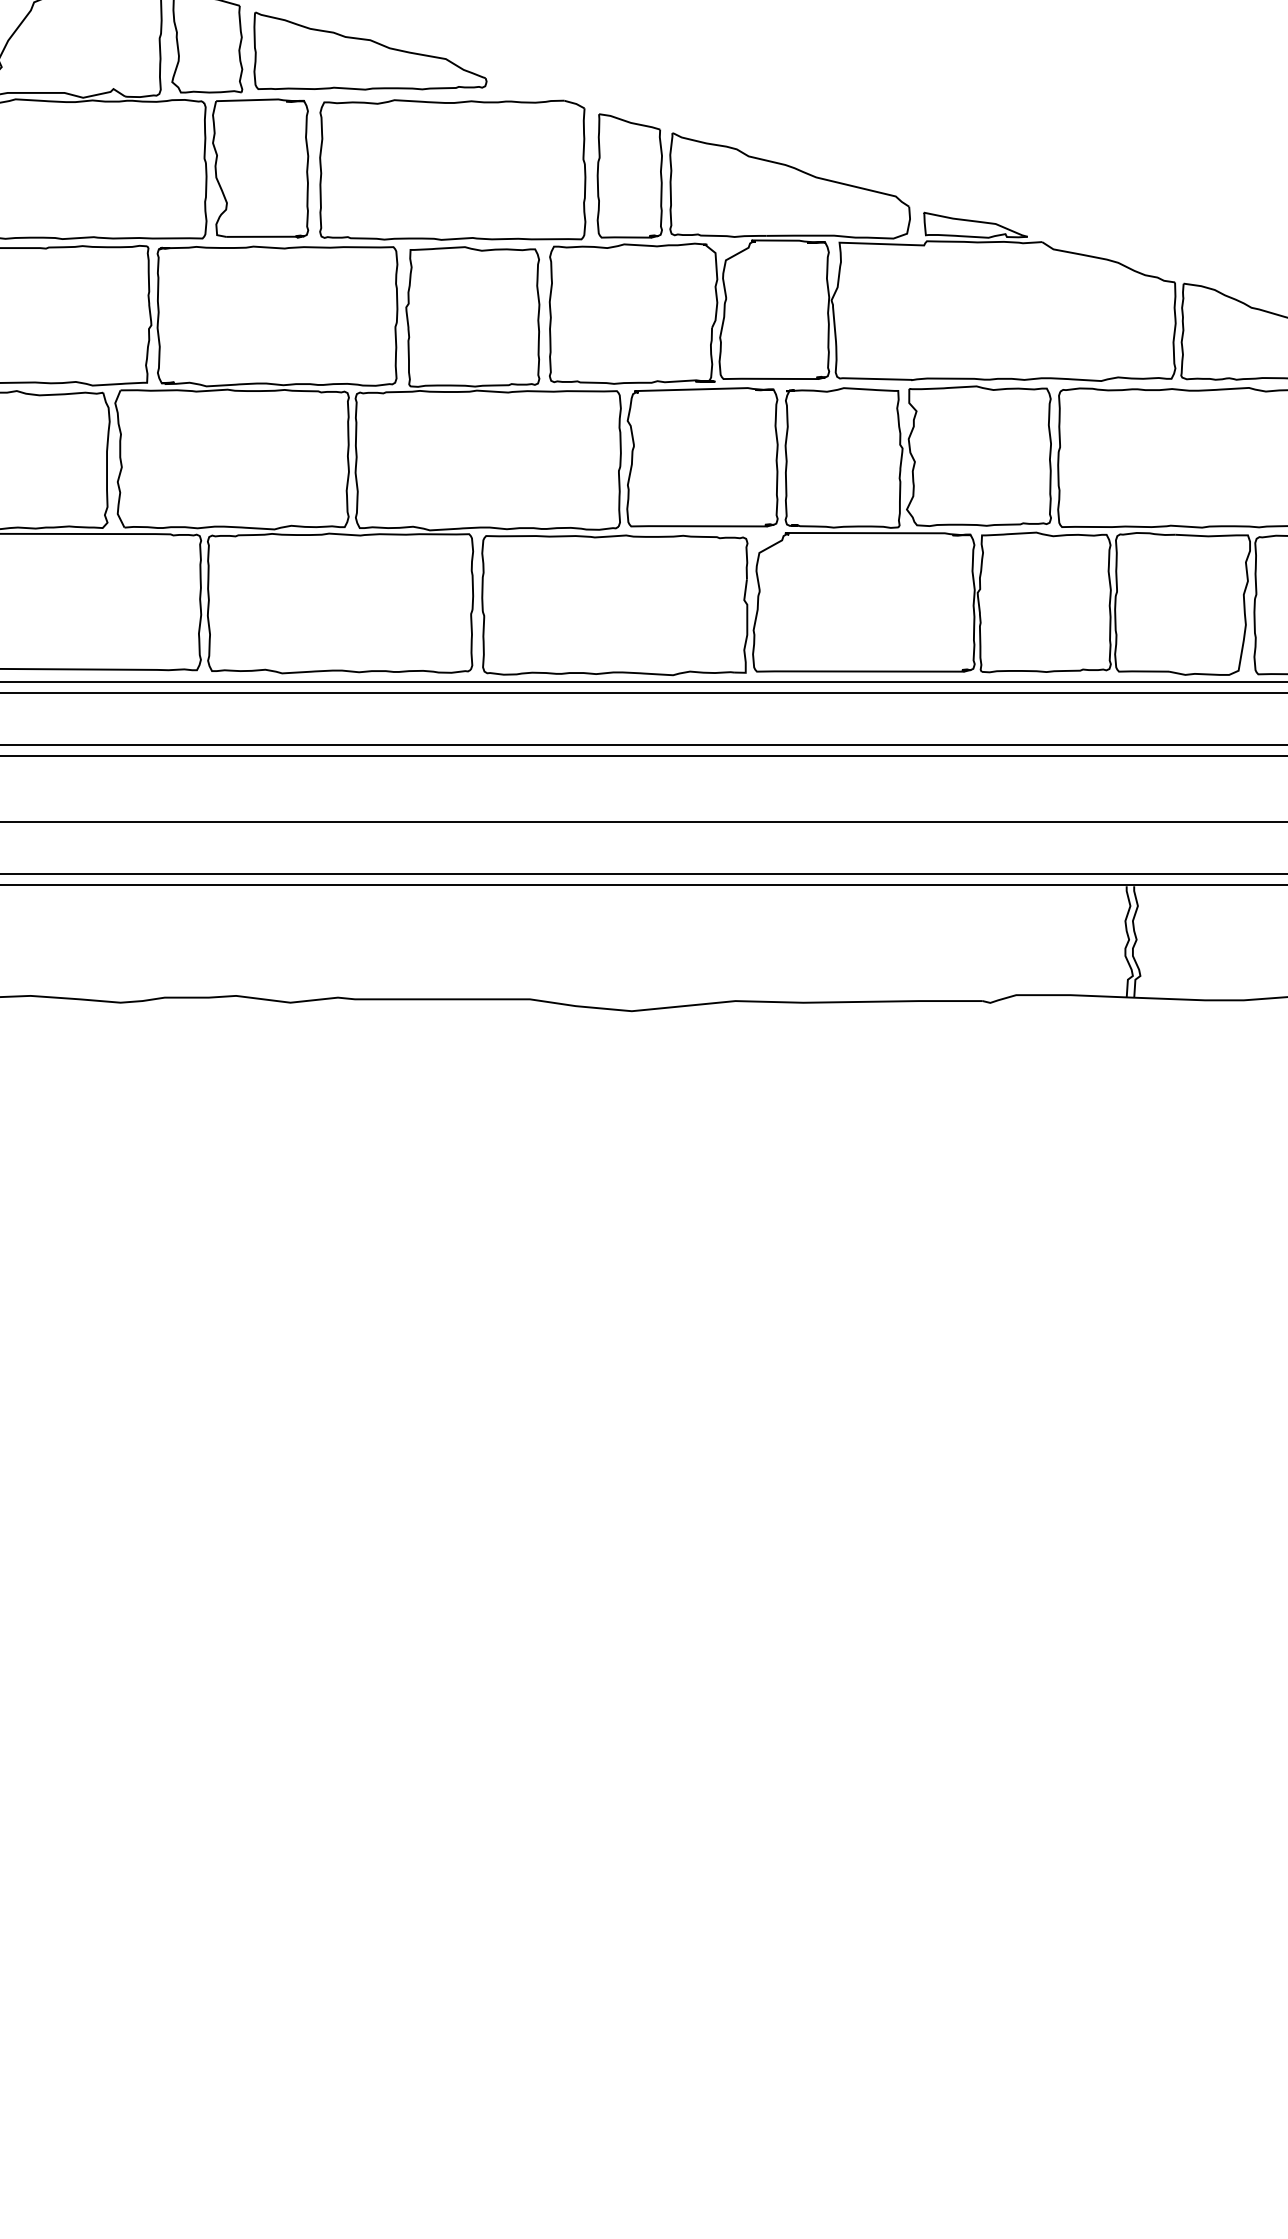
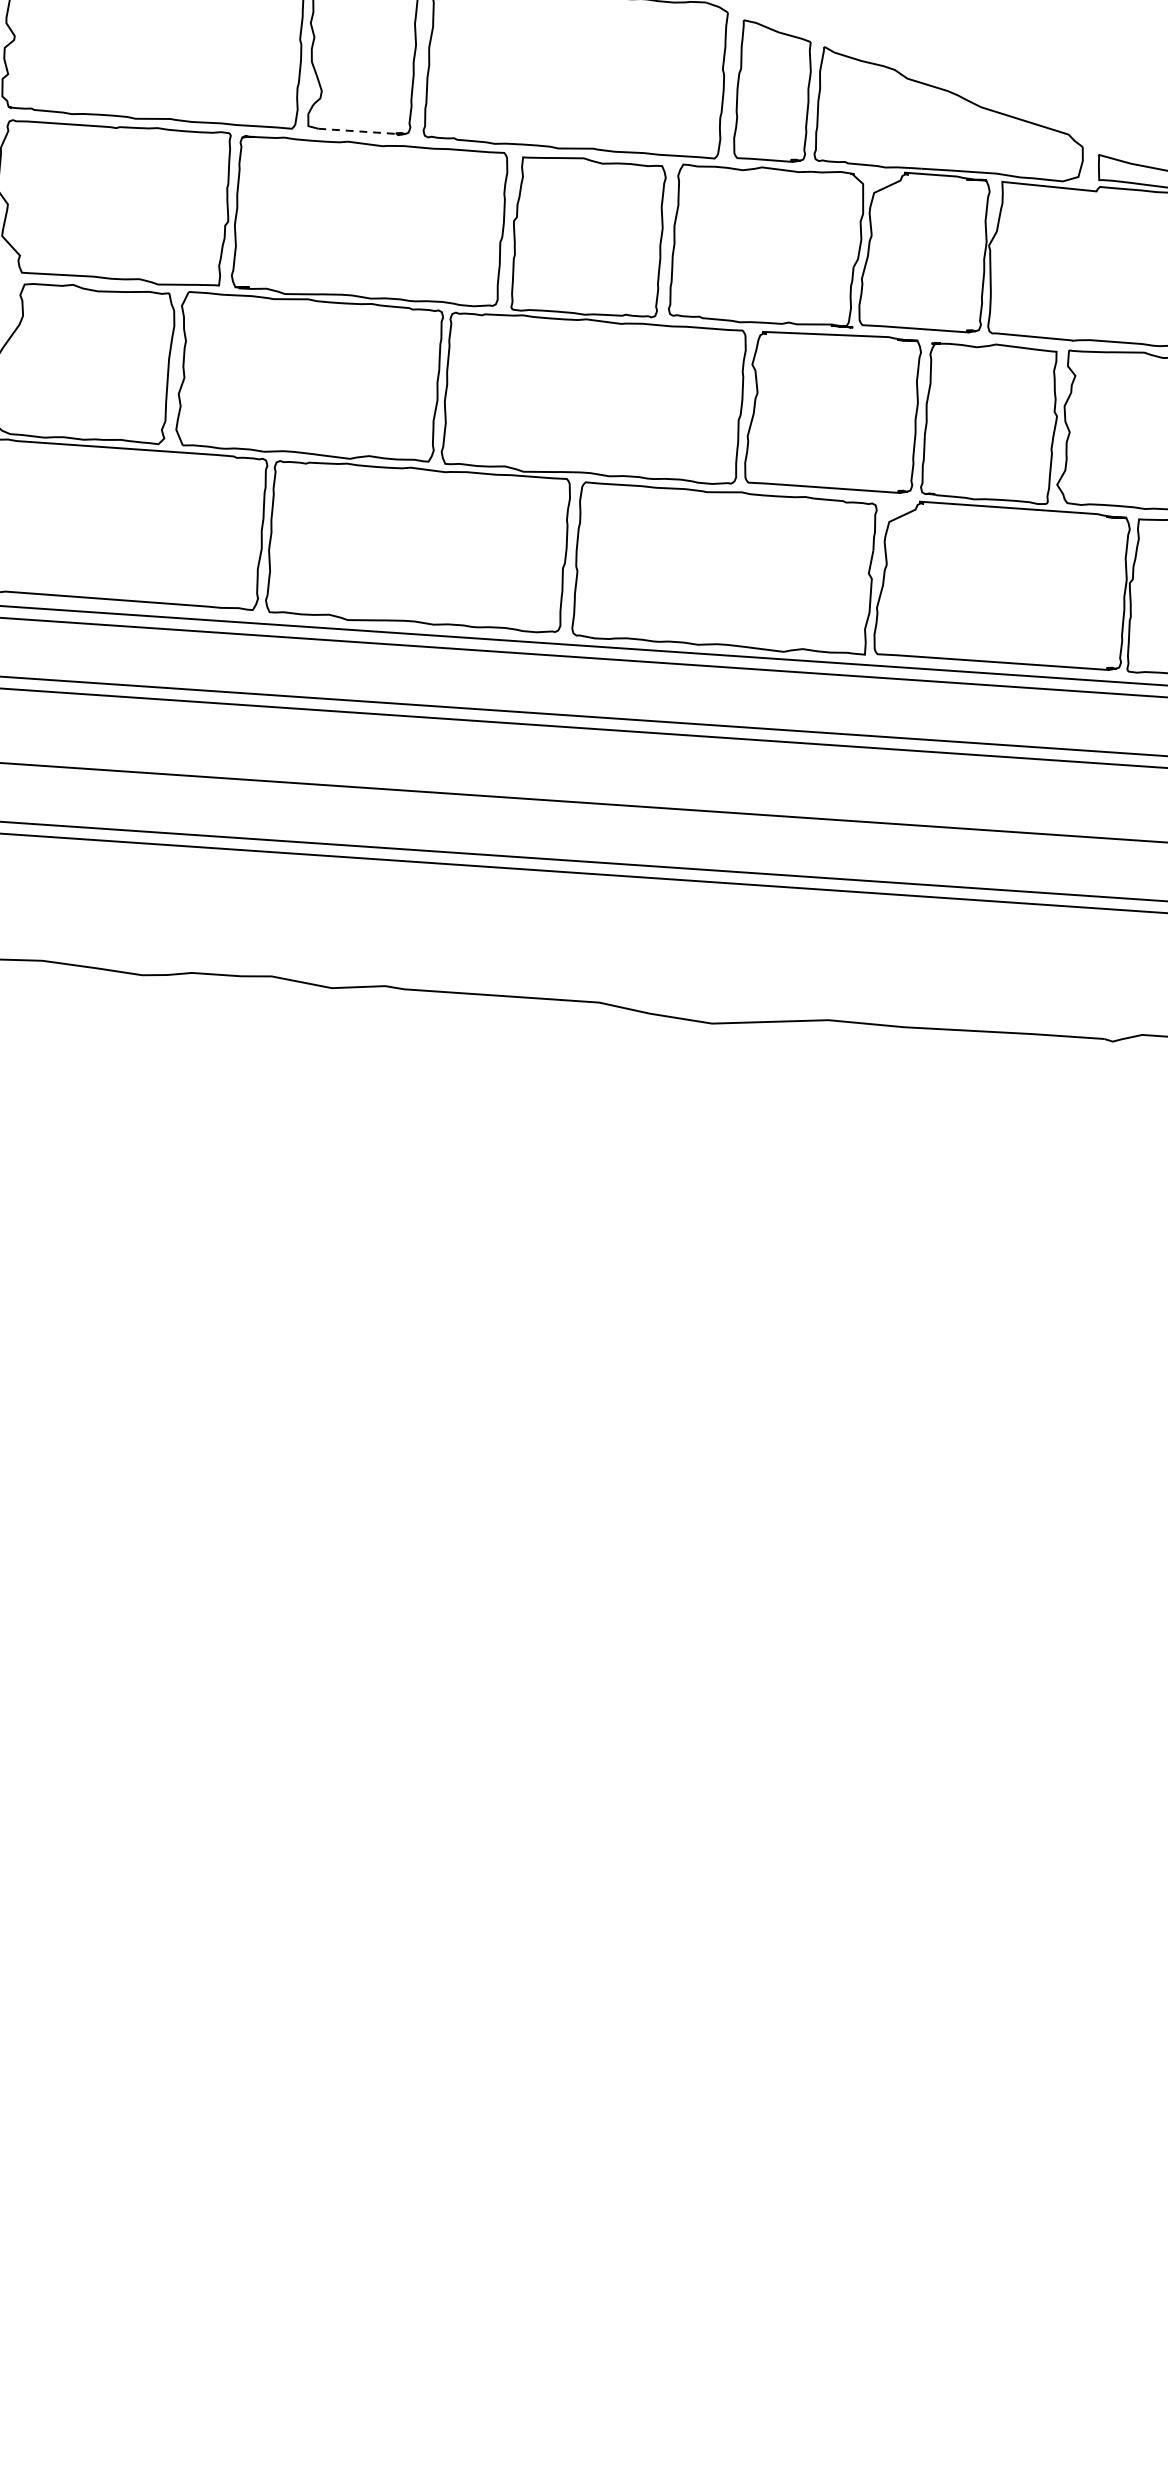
line: (264, 236) -> (361, 131), solid -> dashed

